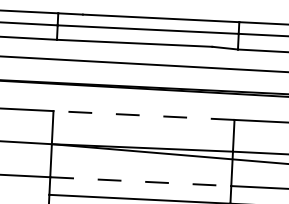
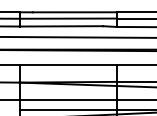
line: (144, 114) -> (68, 64), dashed -> solid
line: (141, 181) -> (68, 100), dashed -> solid

